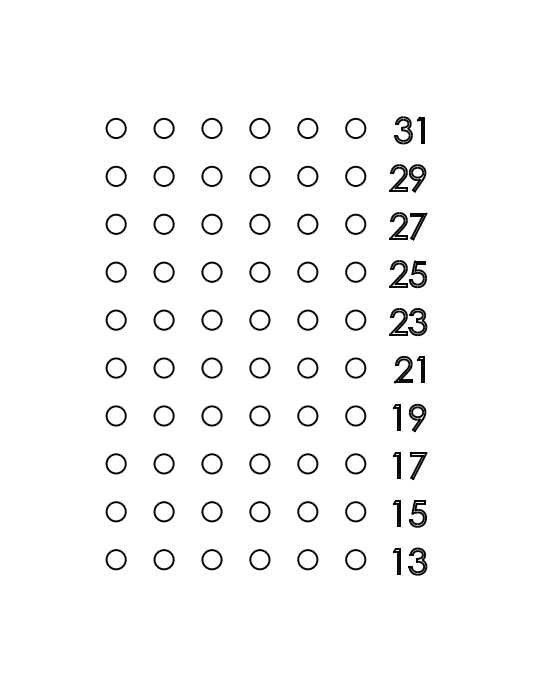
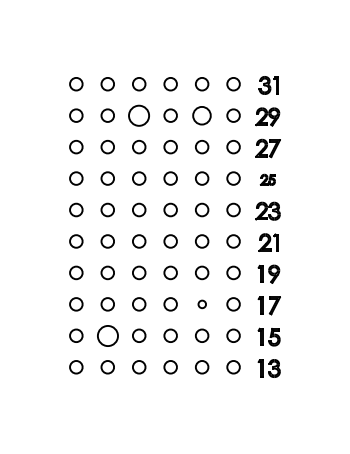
circle: (212, 176) -> (139, 115), size x1.6
circle: (308, 176) -> (202, 115), size x1.4
part: (407, 273) -> (267, 179), size x0.6
circle: (308, 464) -> (202, 304), size x0.6
circle: (163, 511) -> (107, 335), size x1.6

